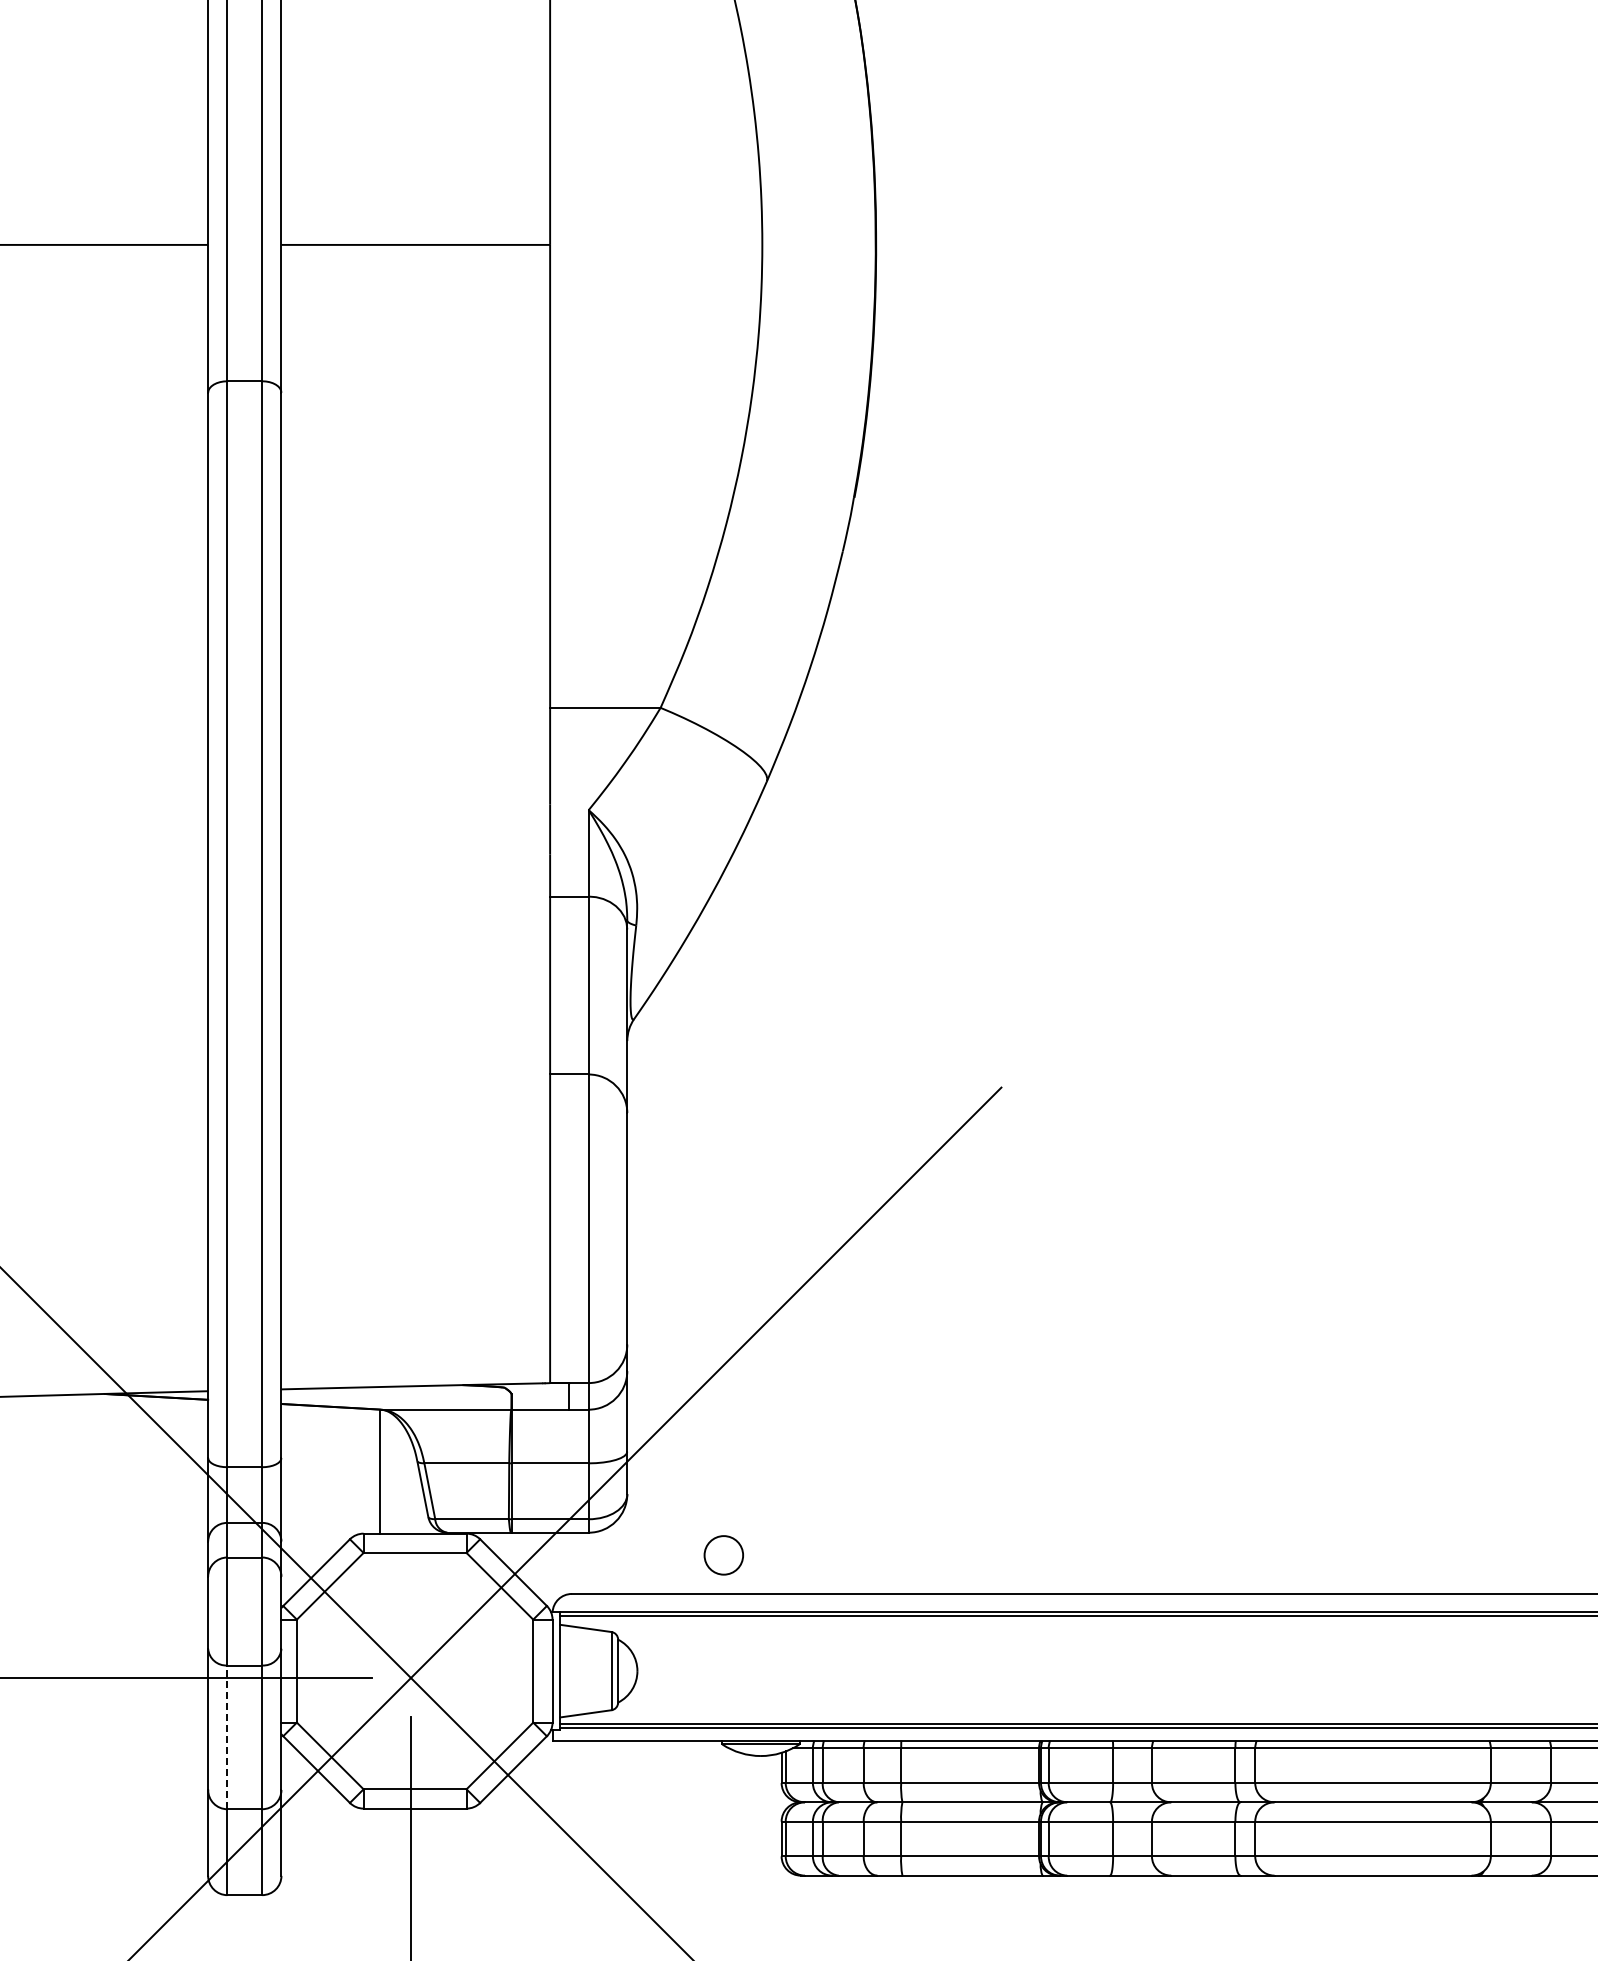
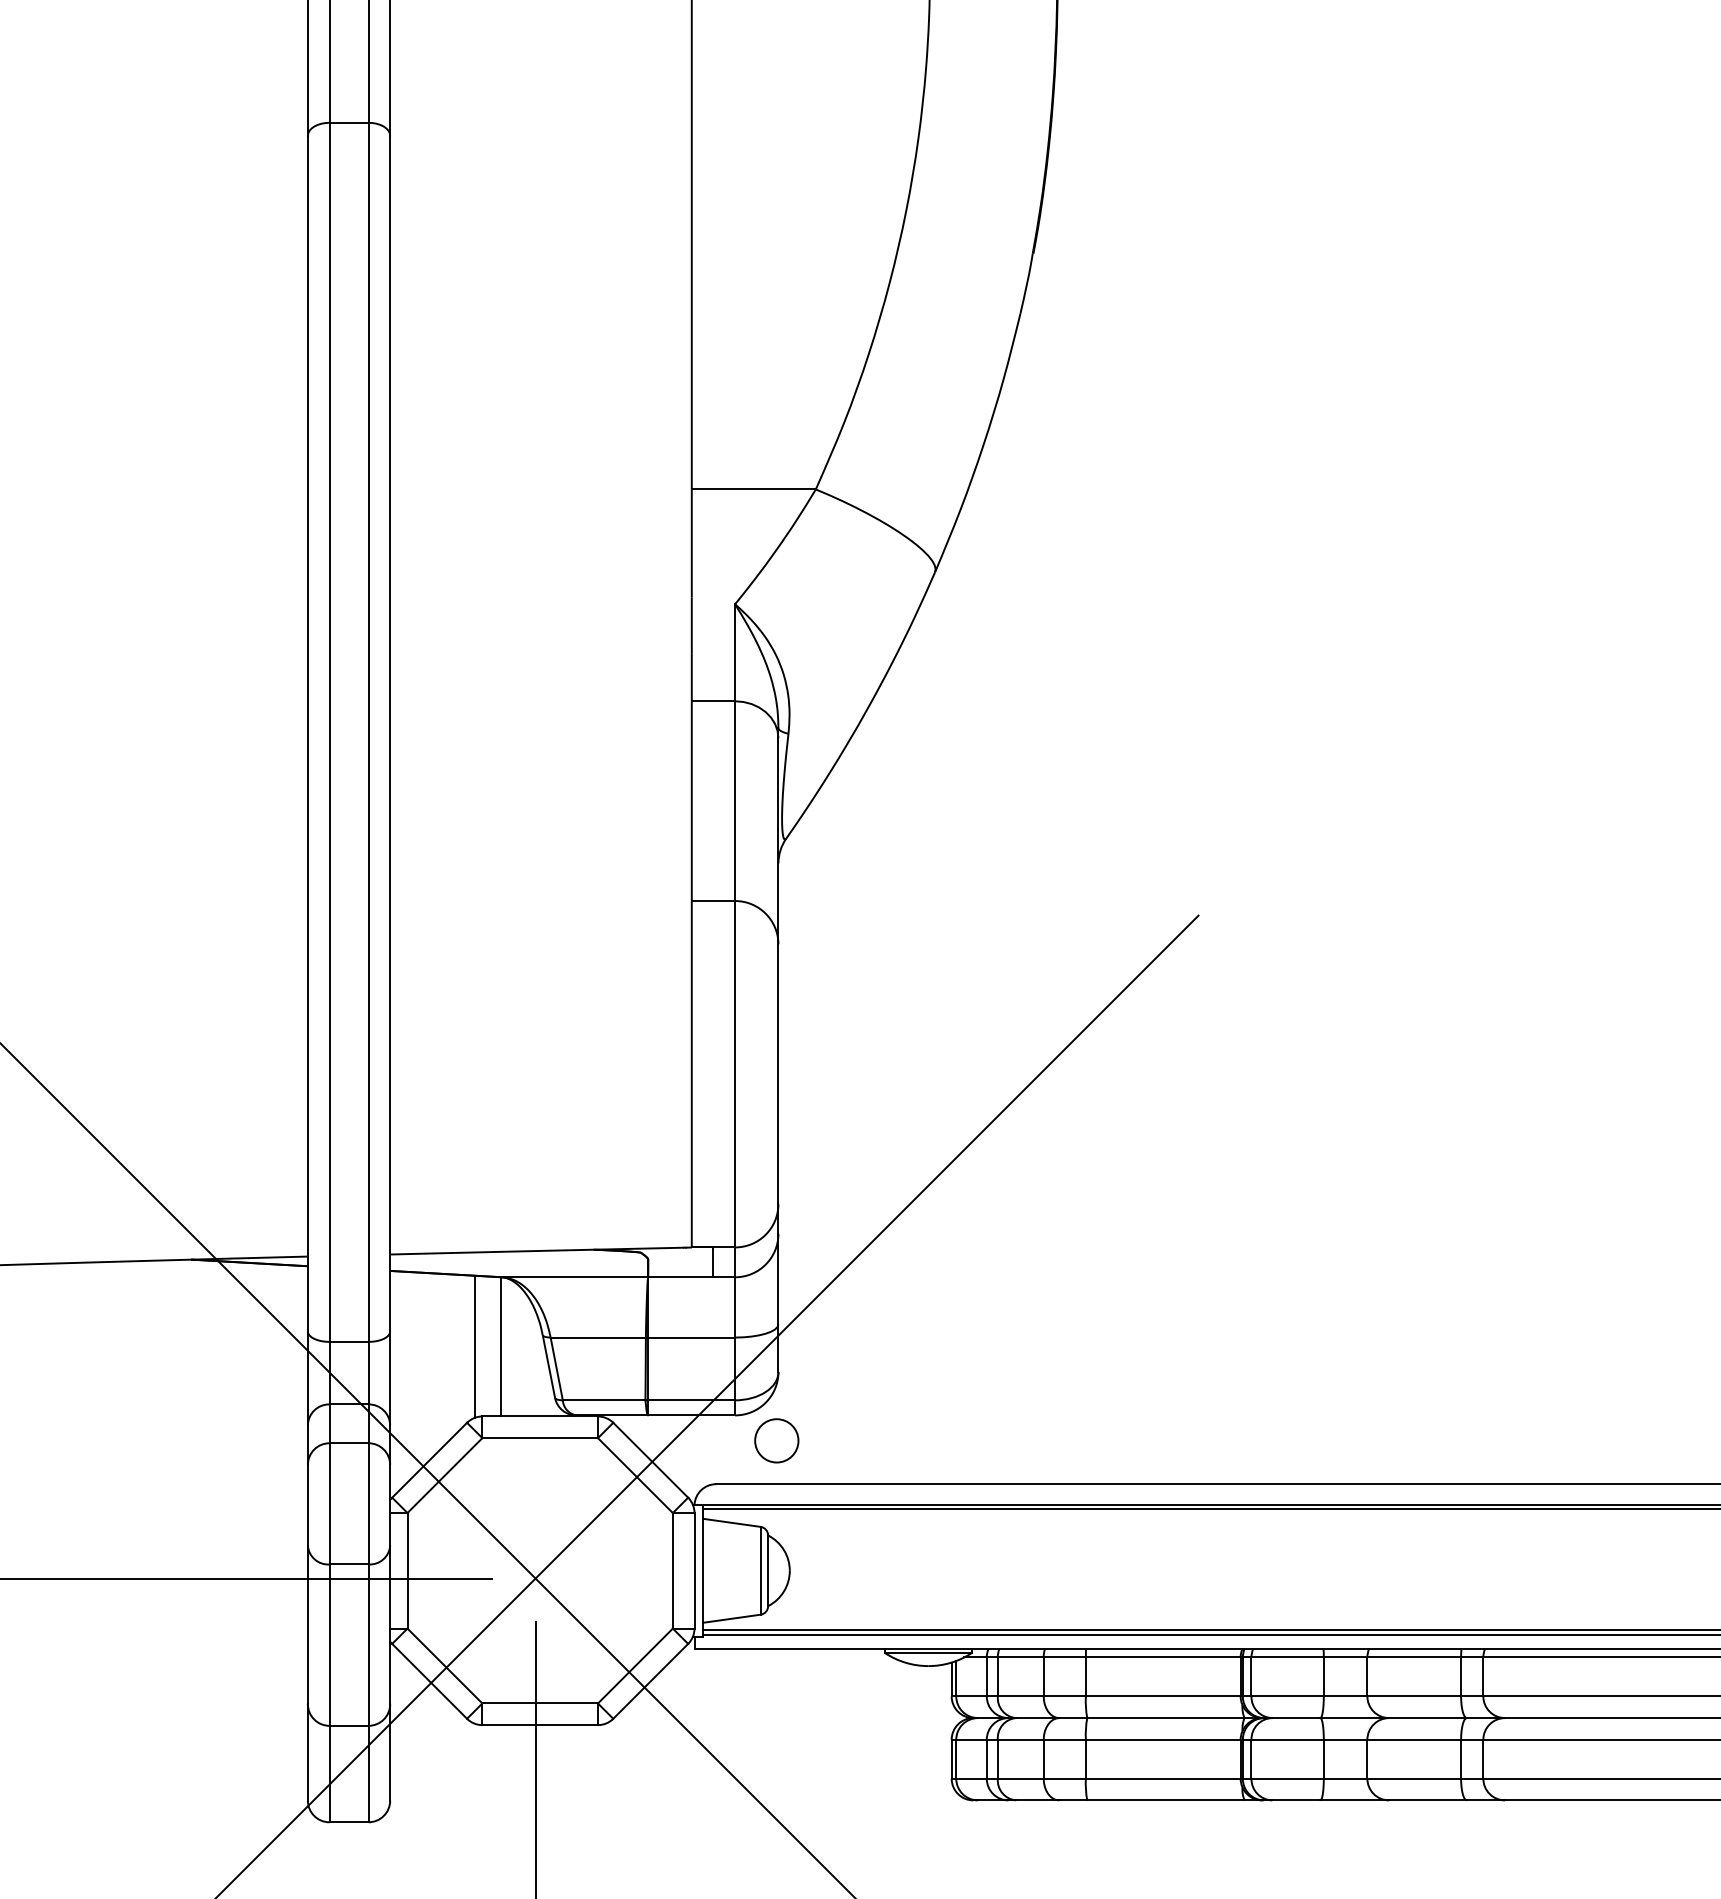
line: (357, 1471) -> (475, 1346), added
circle: (723, 1555) -> (776, 1440), moved
line: (227, 1737) -> (329, 1645), dashed -> solid

